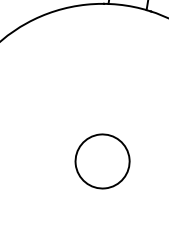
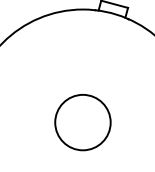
circle: (101, 161) -> (82, 122), size x1.43

